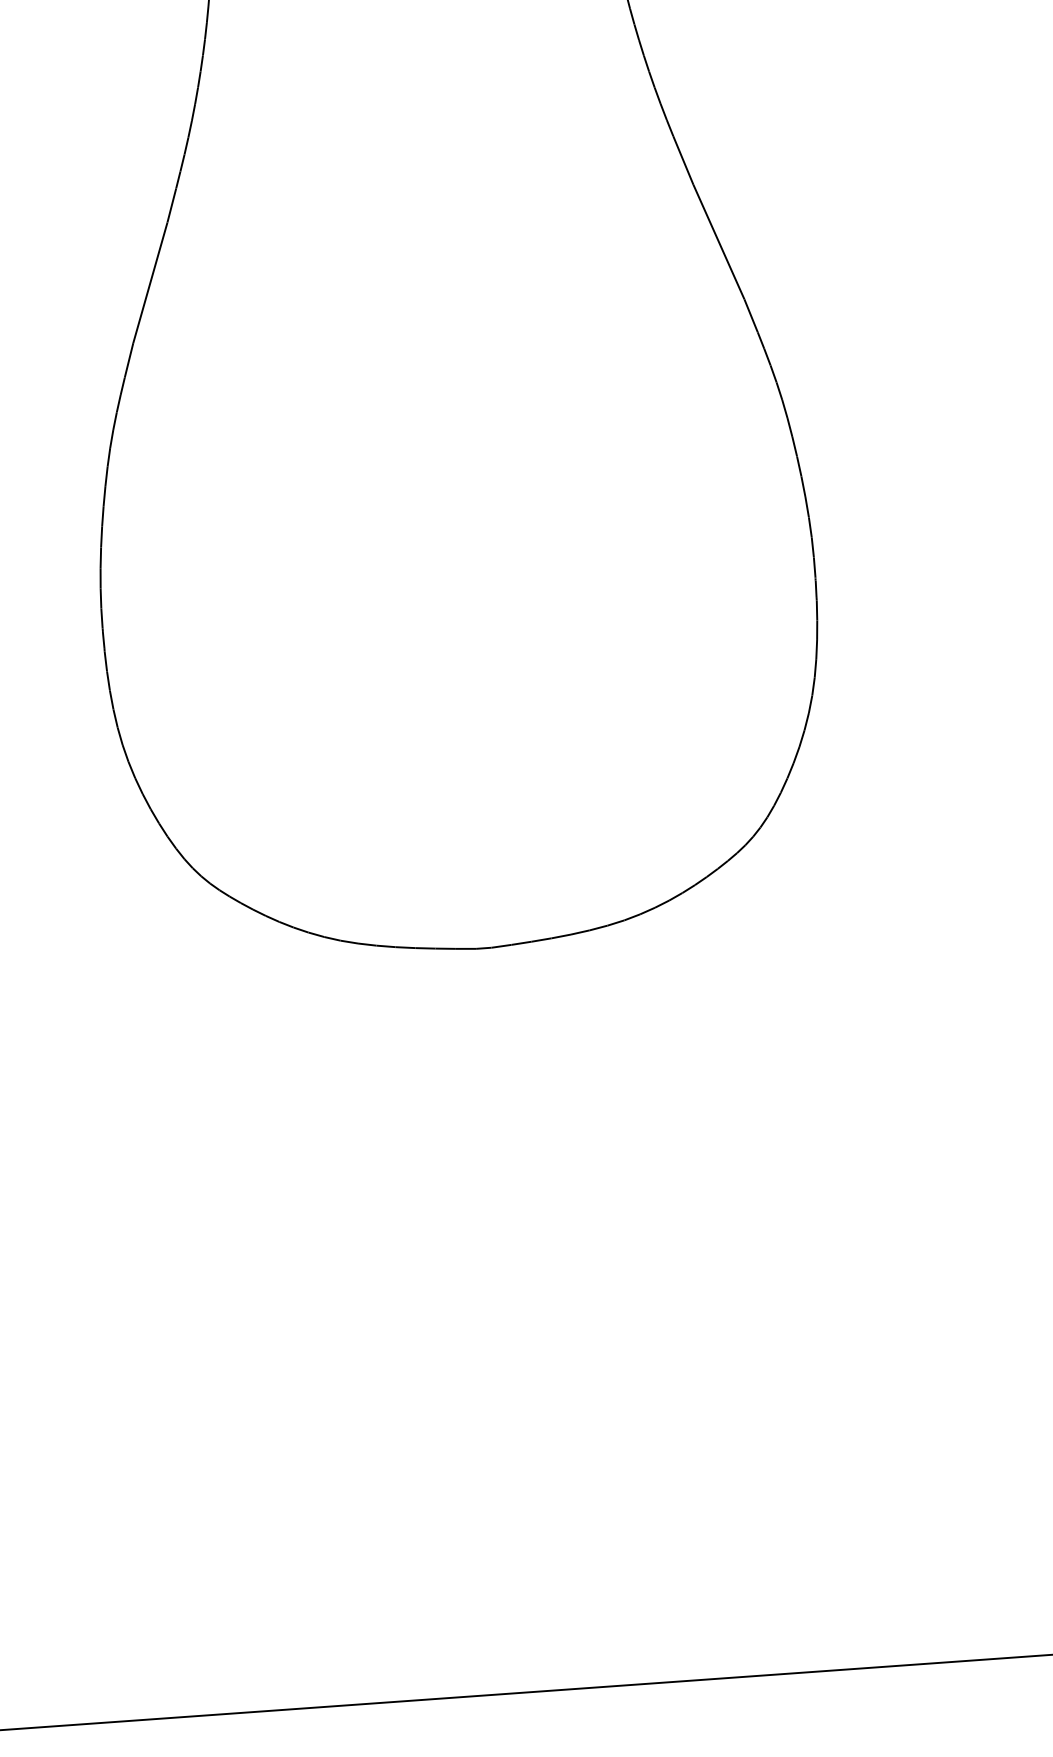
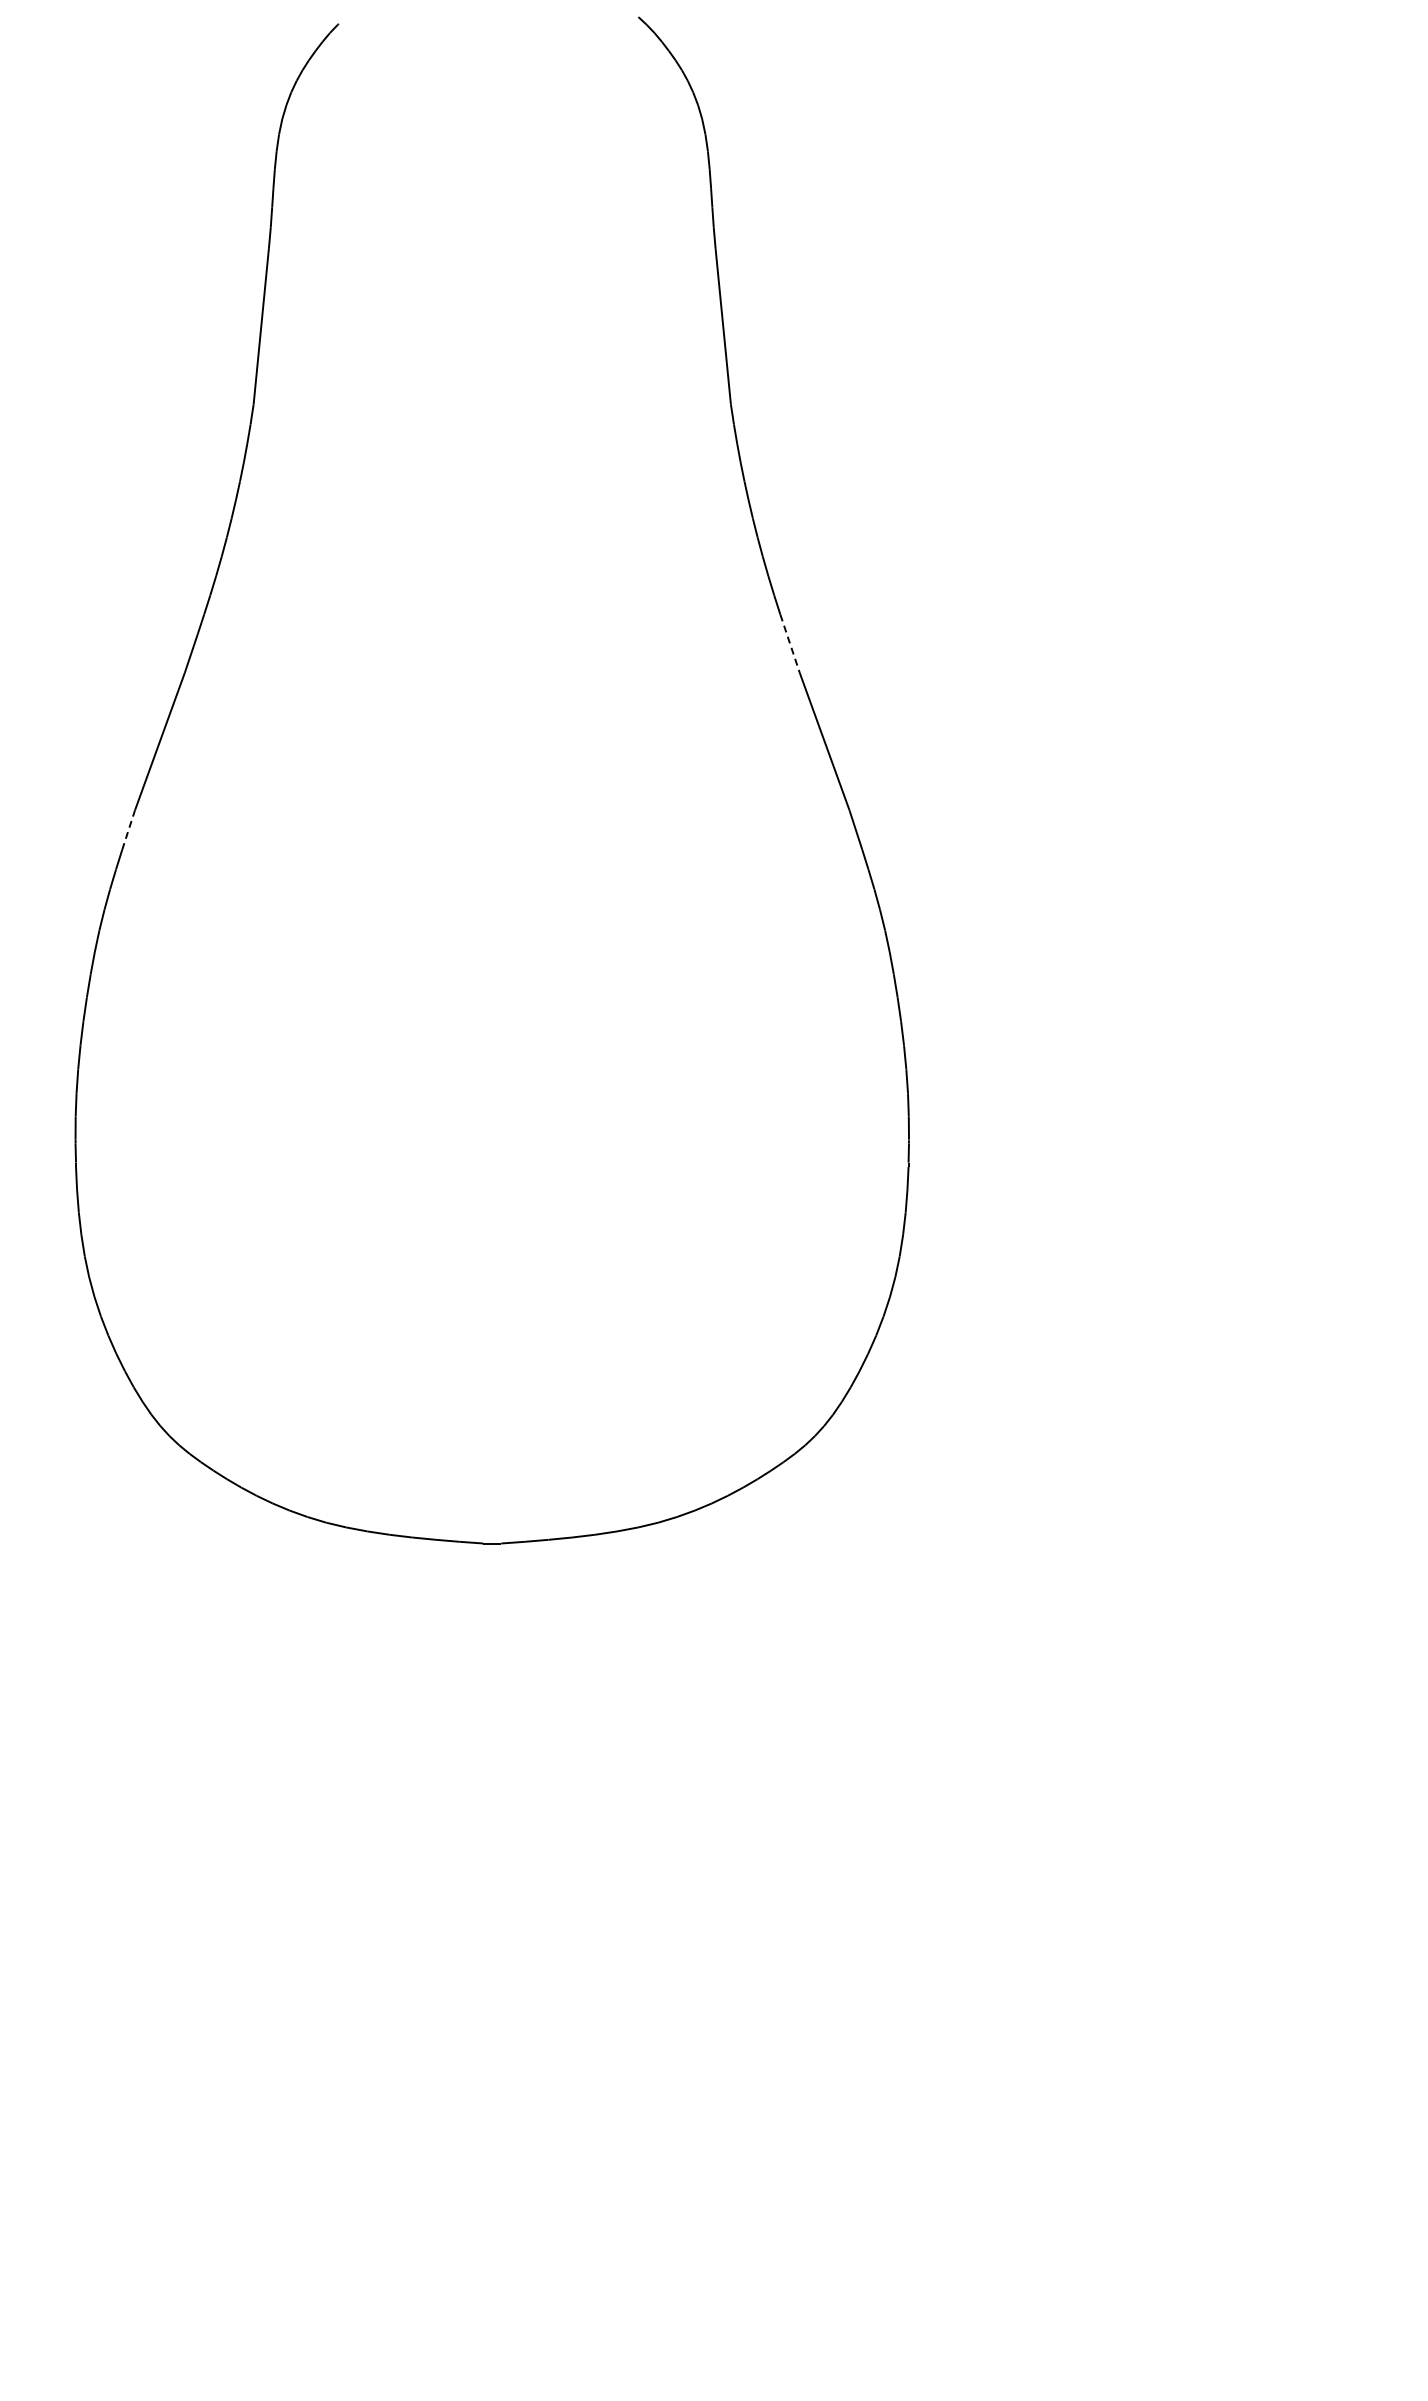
line: (683, 160) -> (790, 643), solid -> dashed
line: (128, 360) -> (128, 830), solid -> dashed

